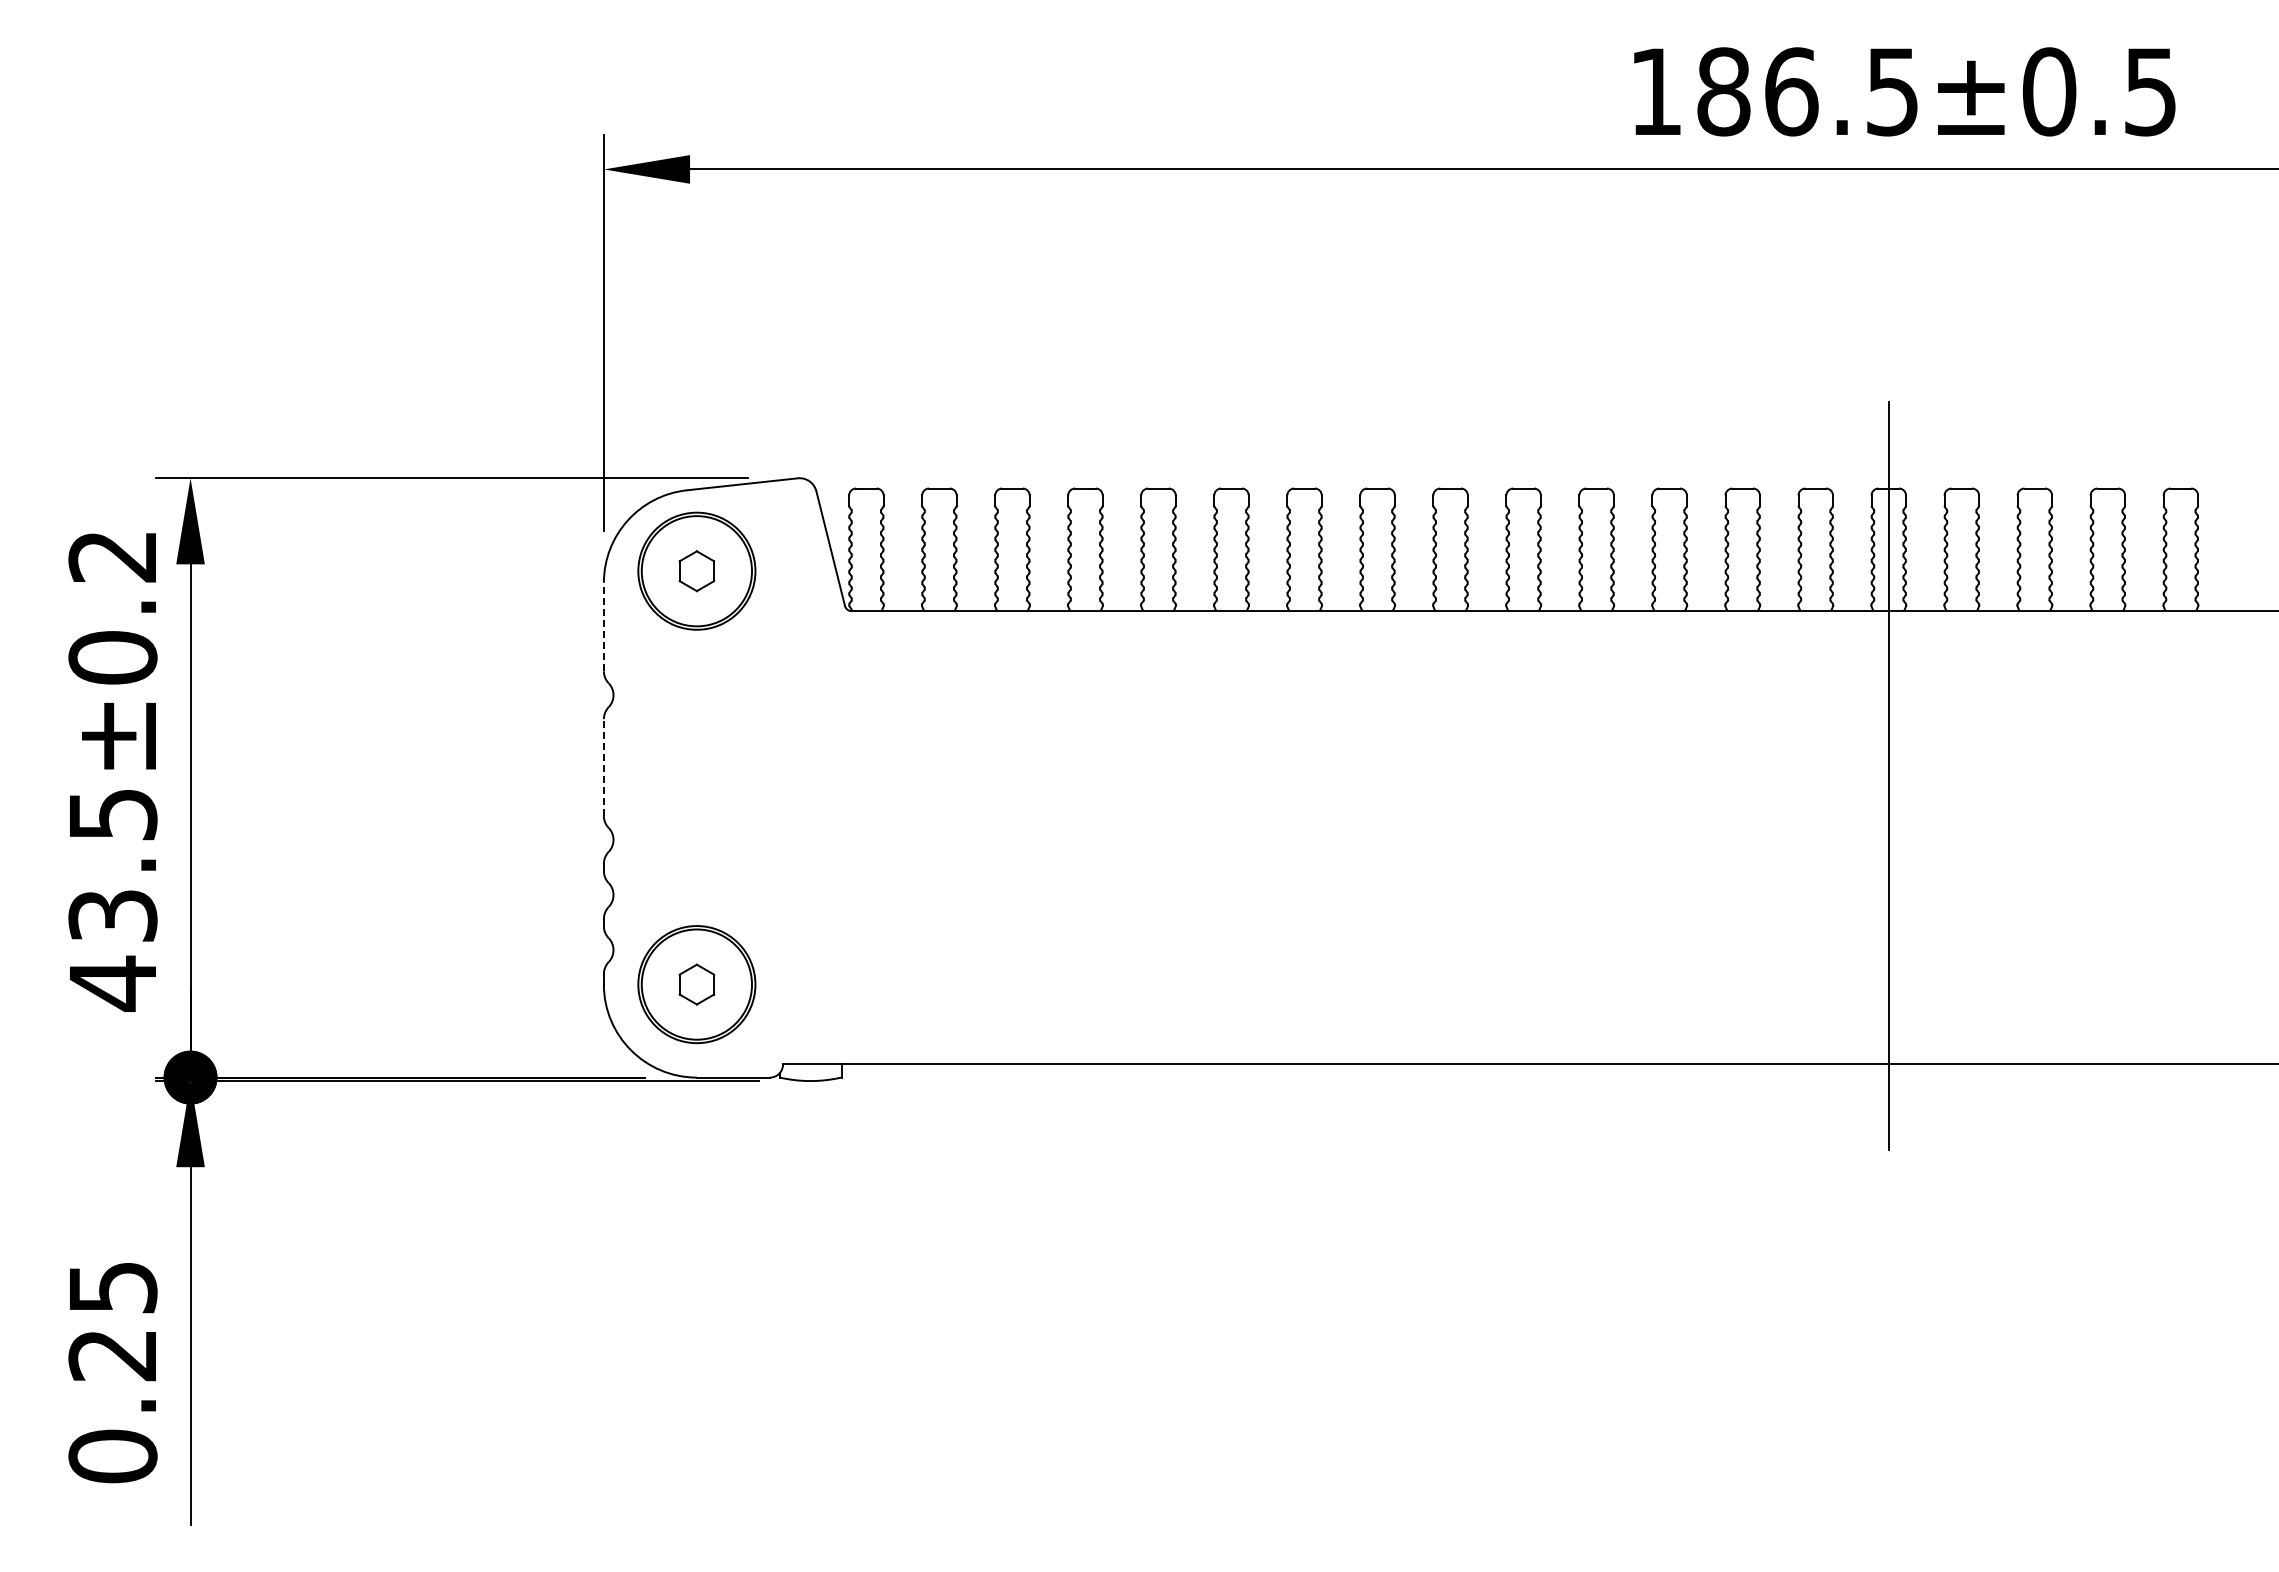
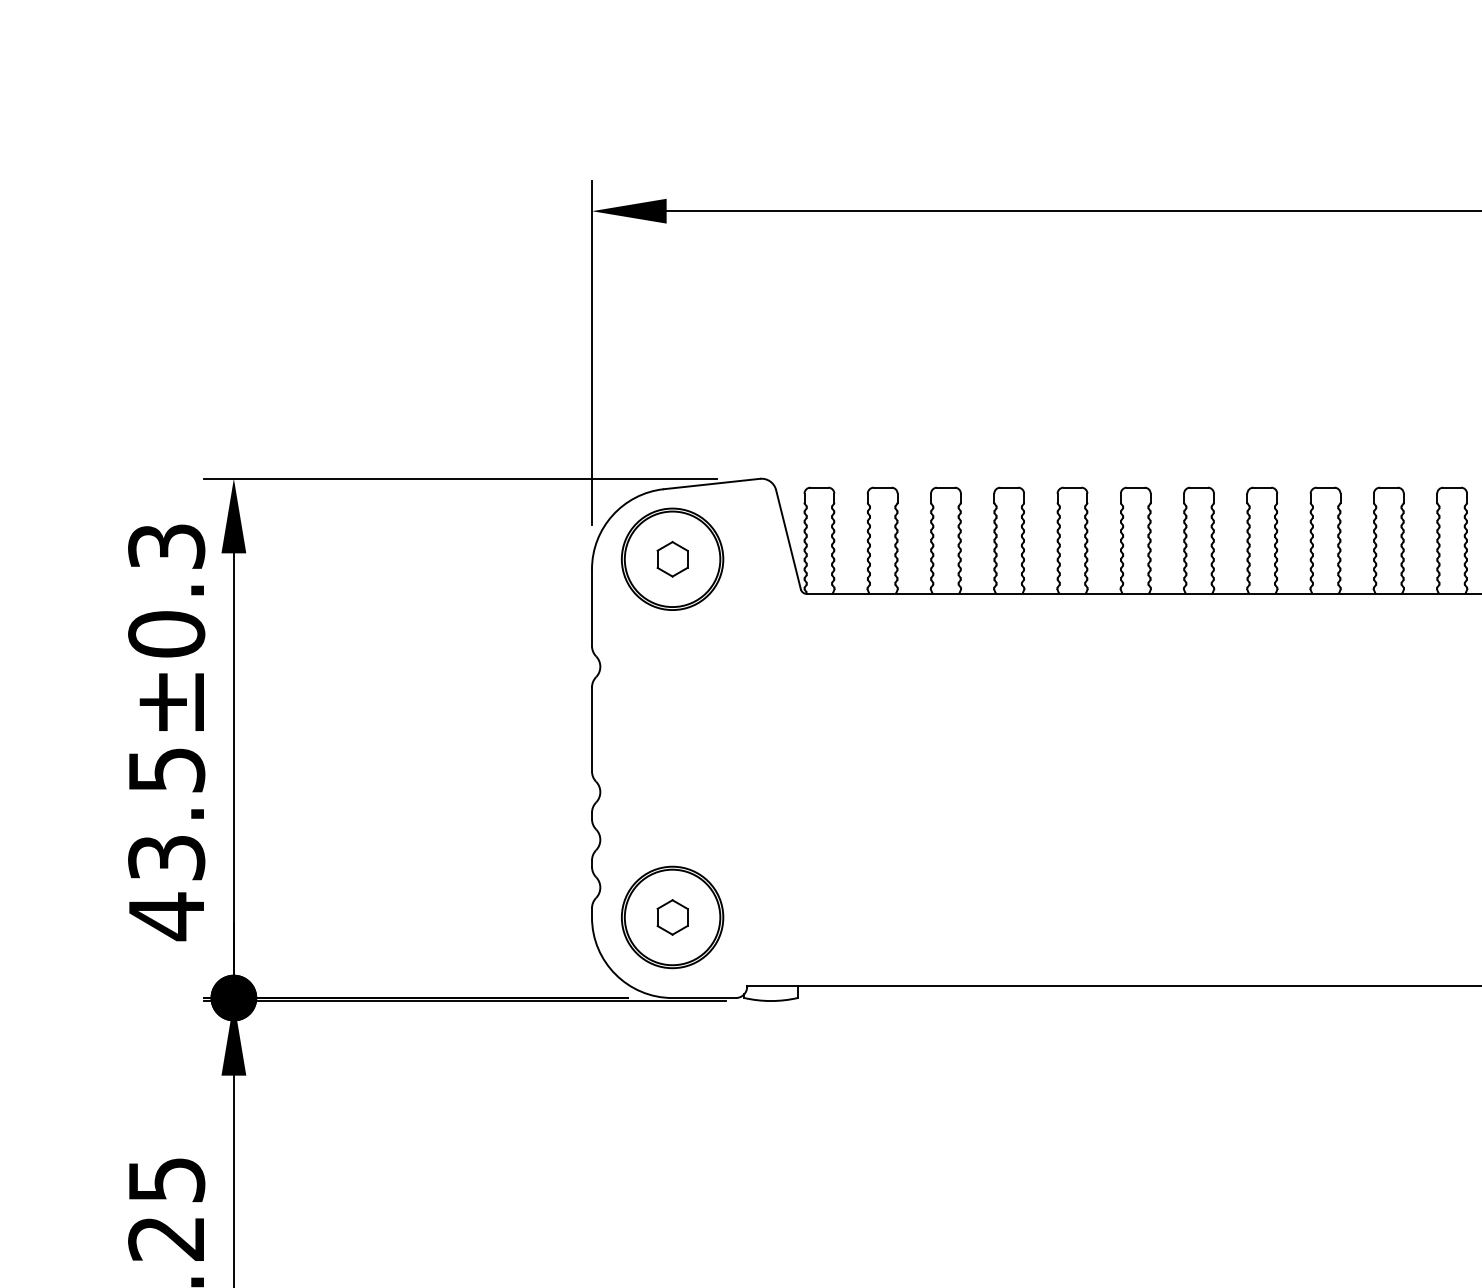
text: (112, 556) -> (166, 546), 43.5±0.2 -> 43.5±0.3
line: (603, 626) -> (591, 607), dashed -> solid
line: (603, 767) -> (591, 729), dashed -> solid

